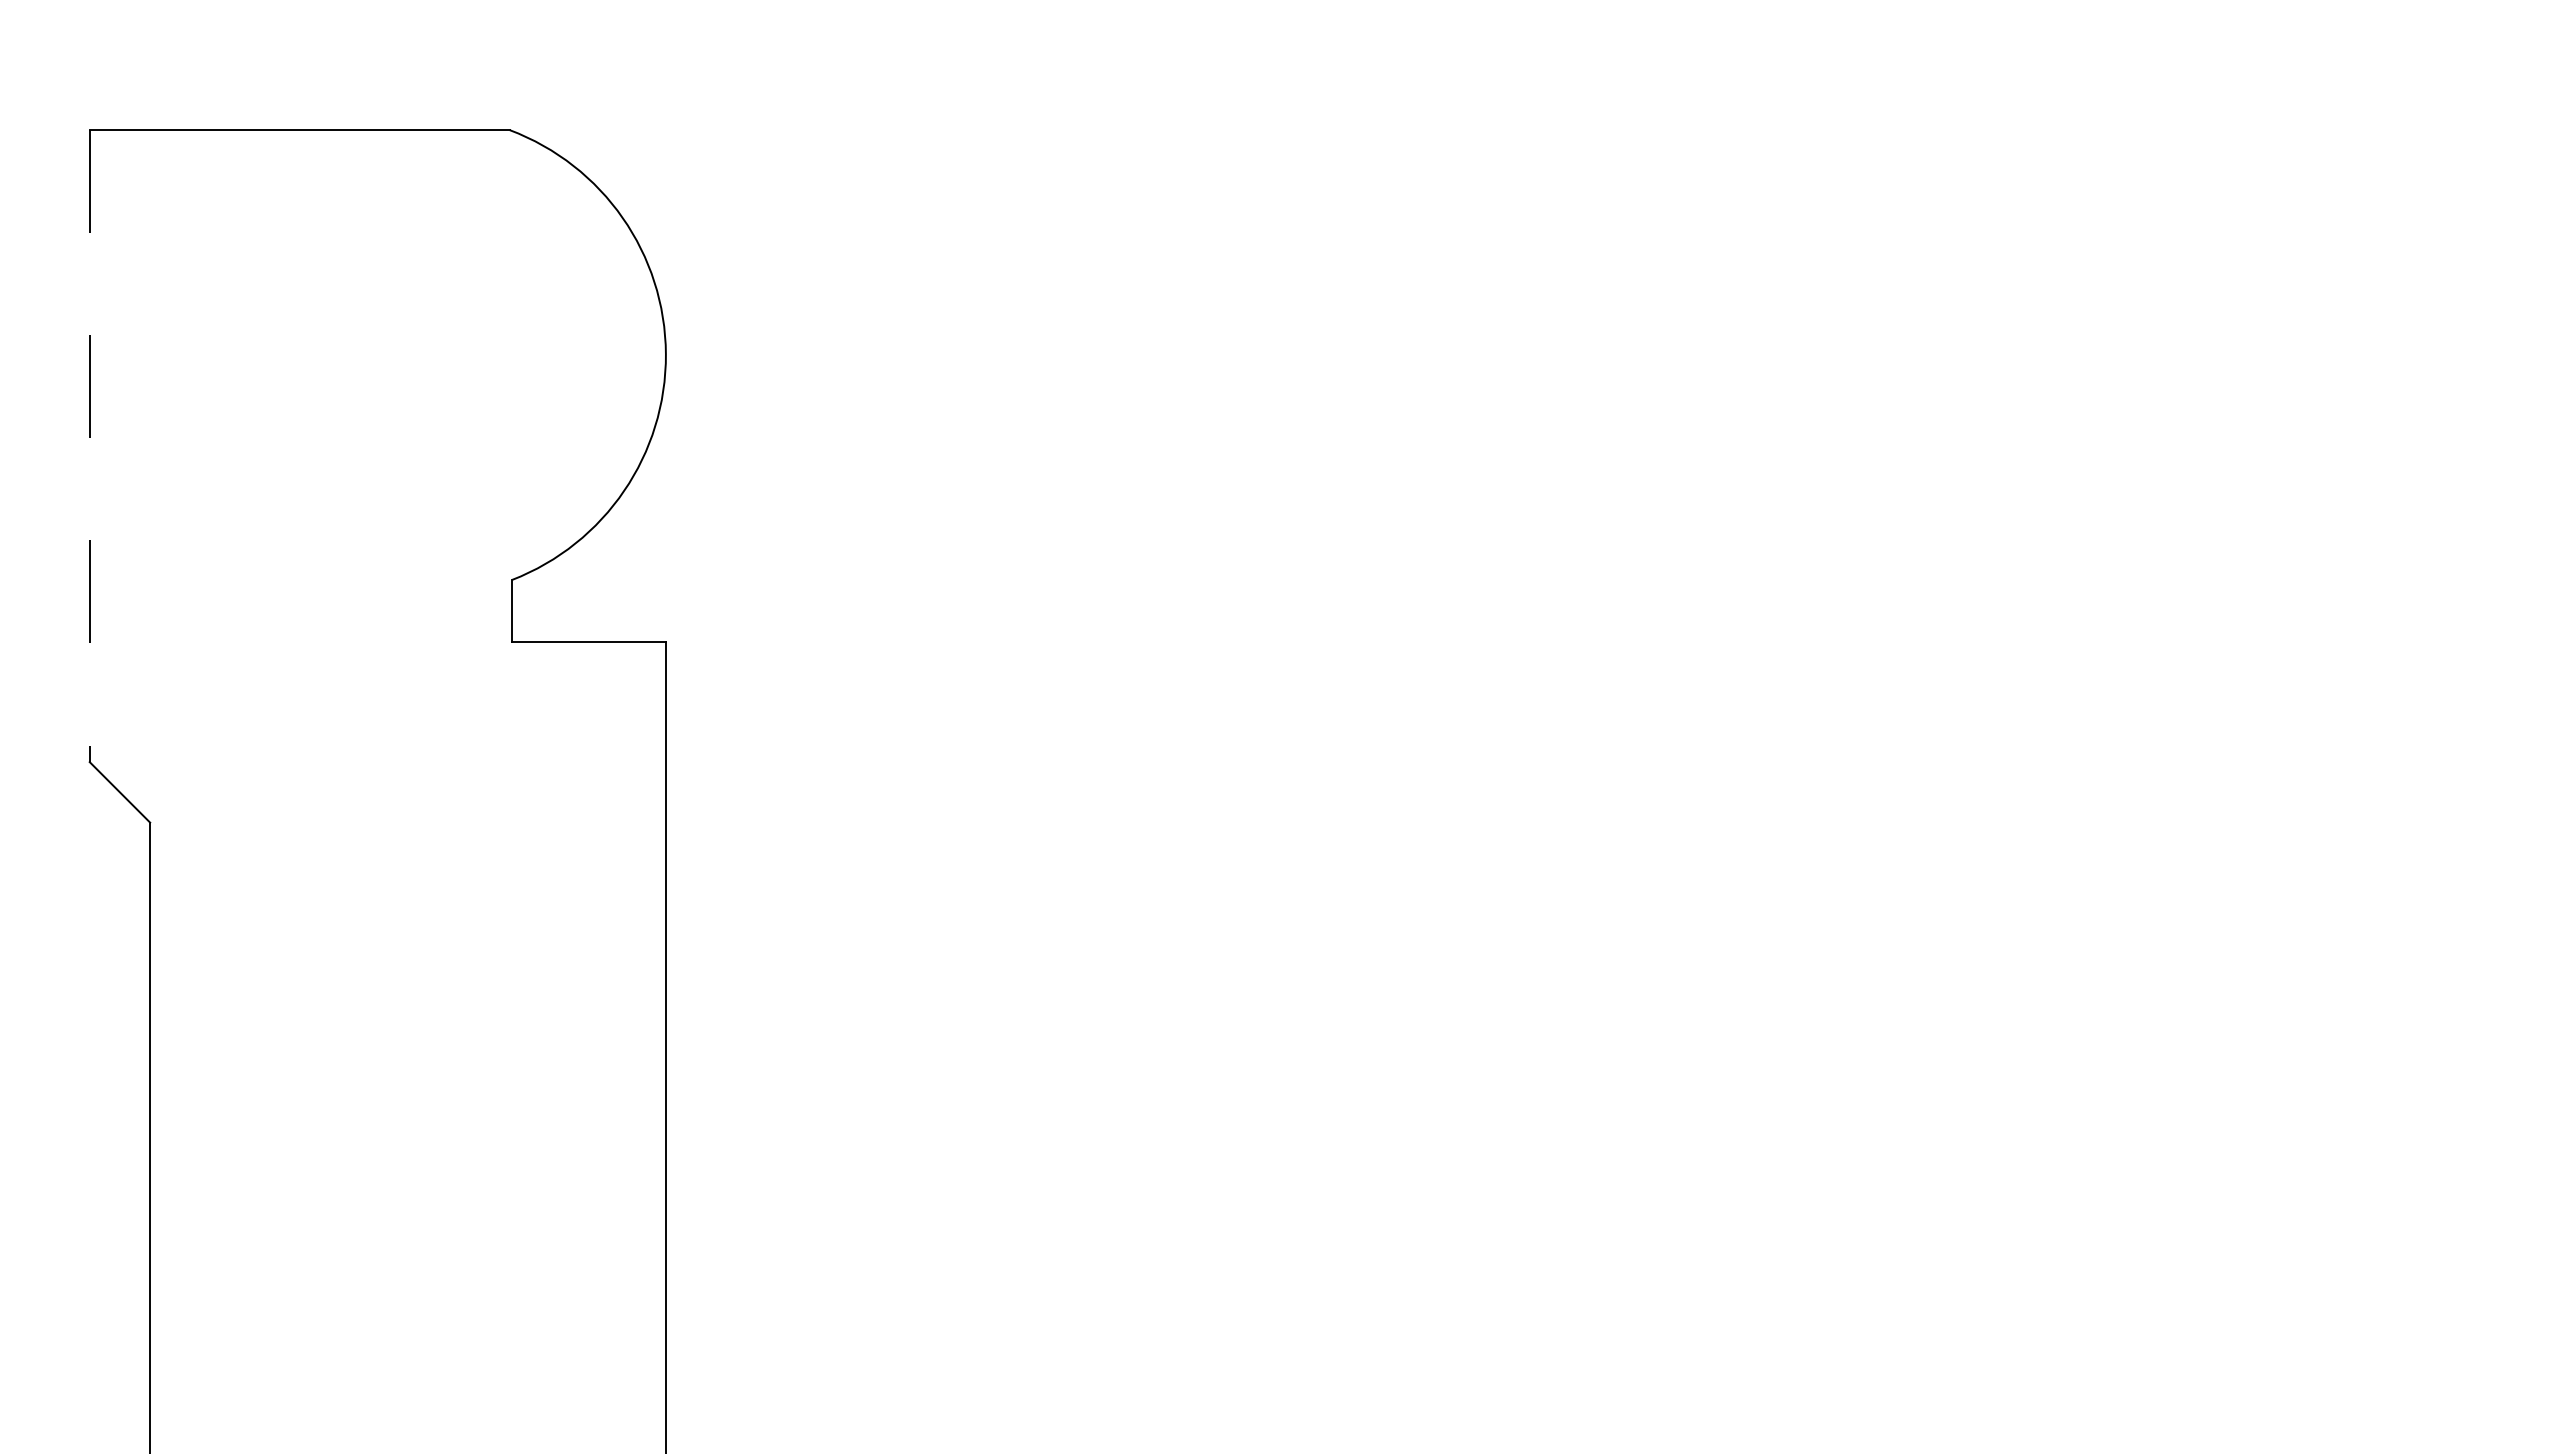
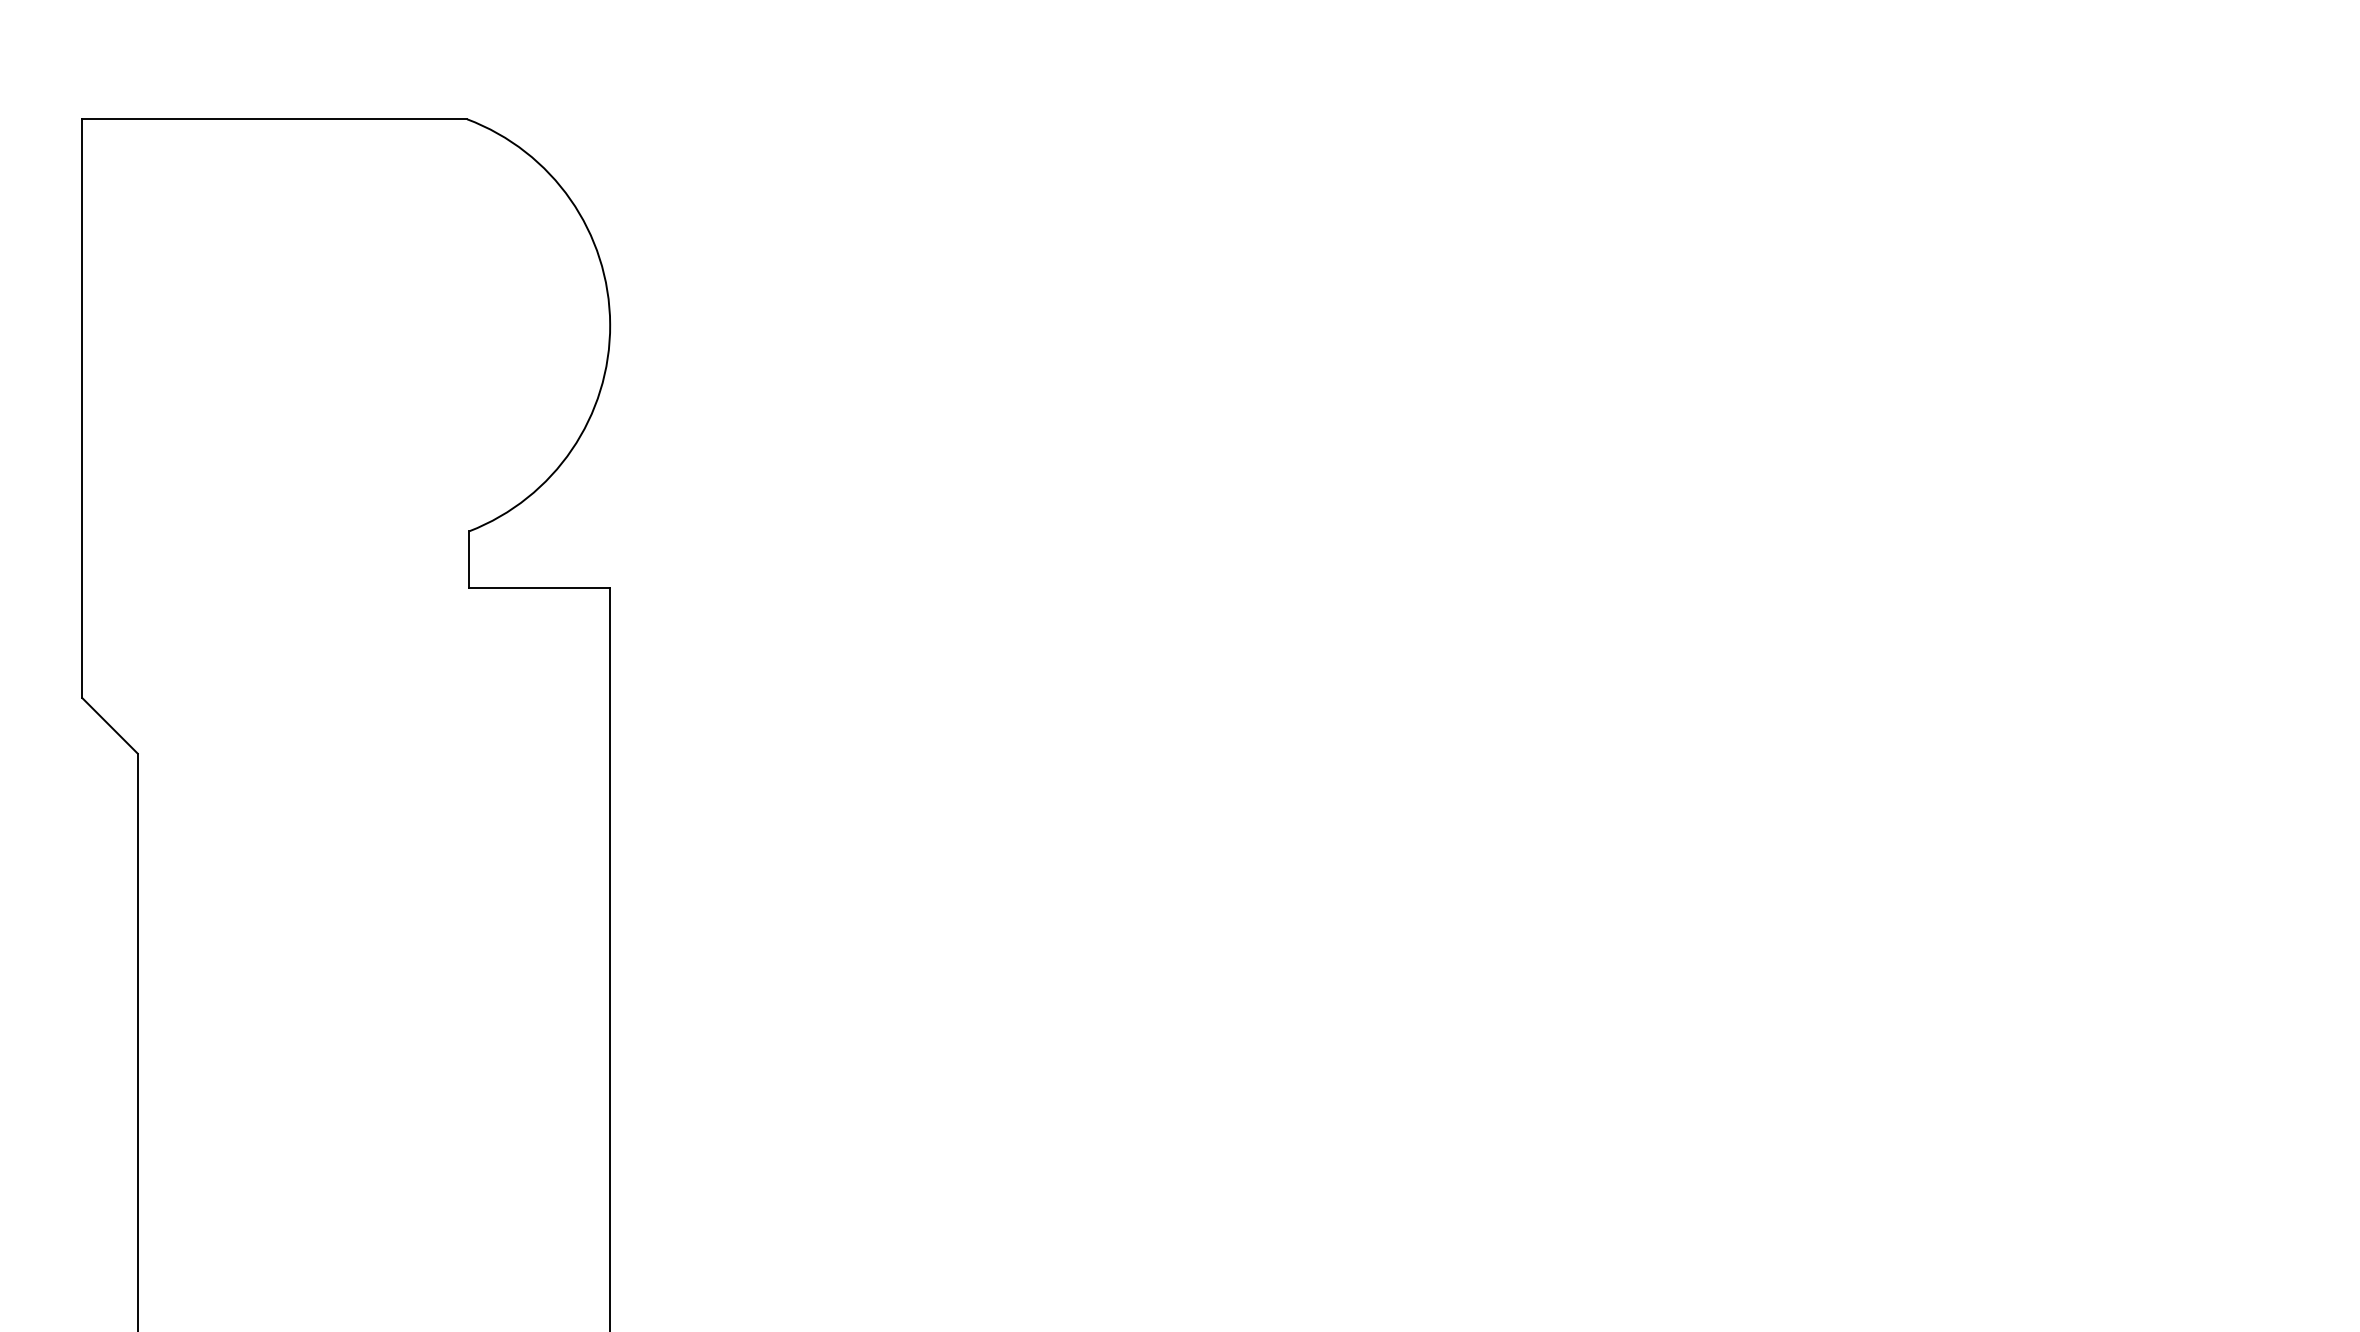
line: (89, 446) -> (82, 409), dashed -> solid

